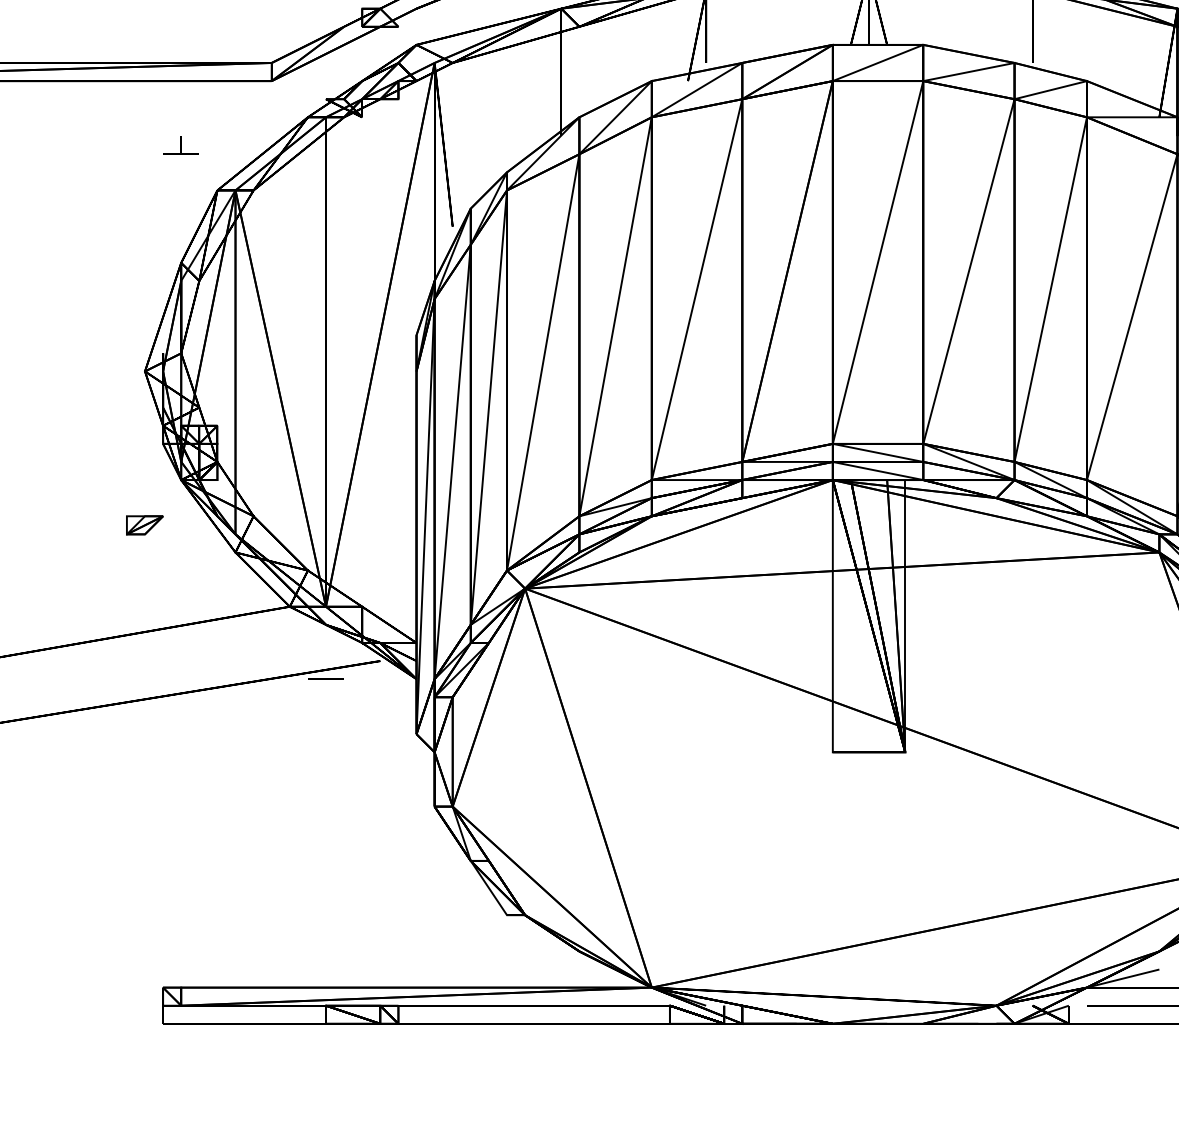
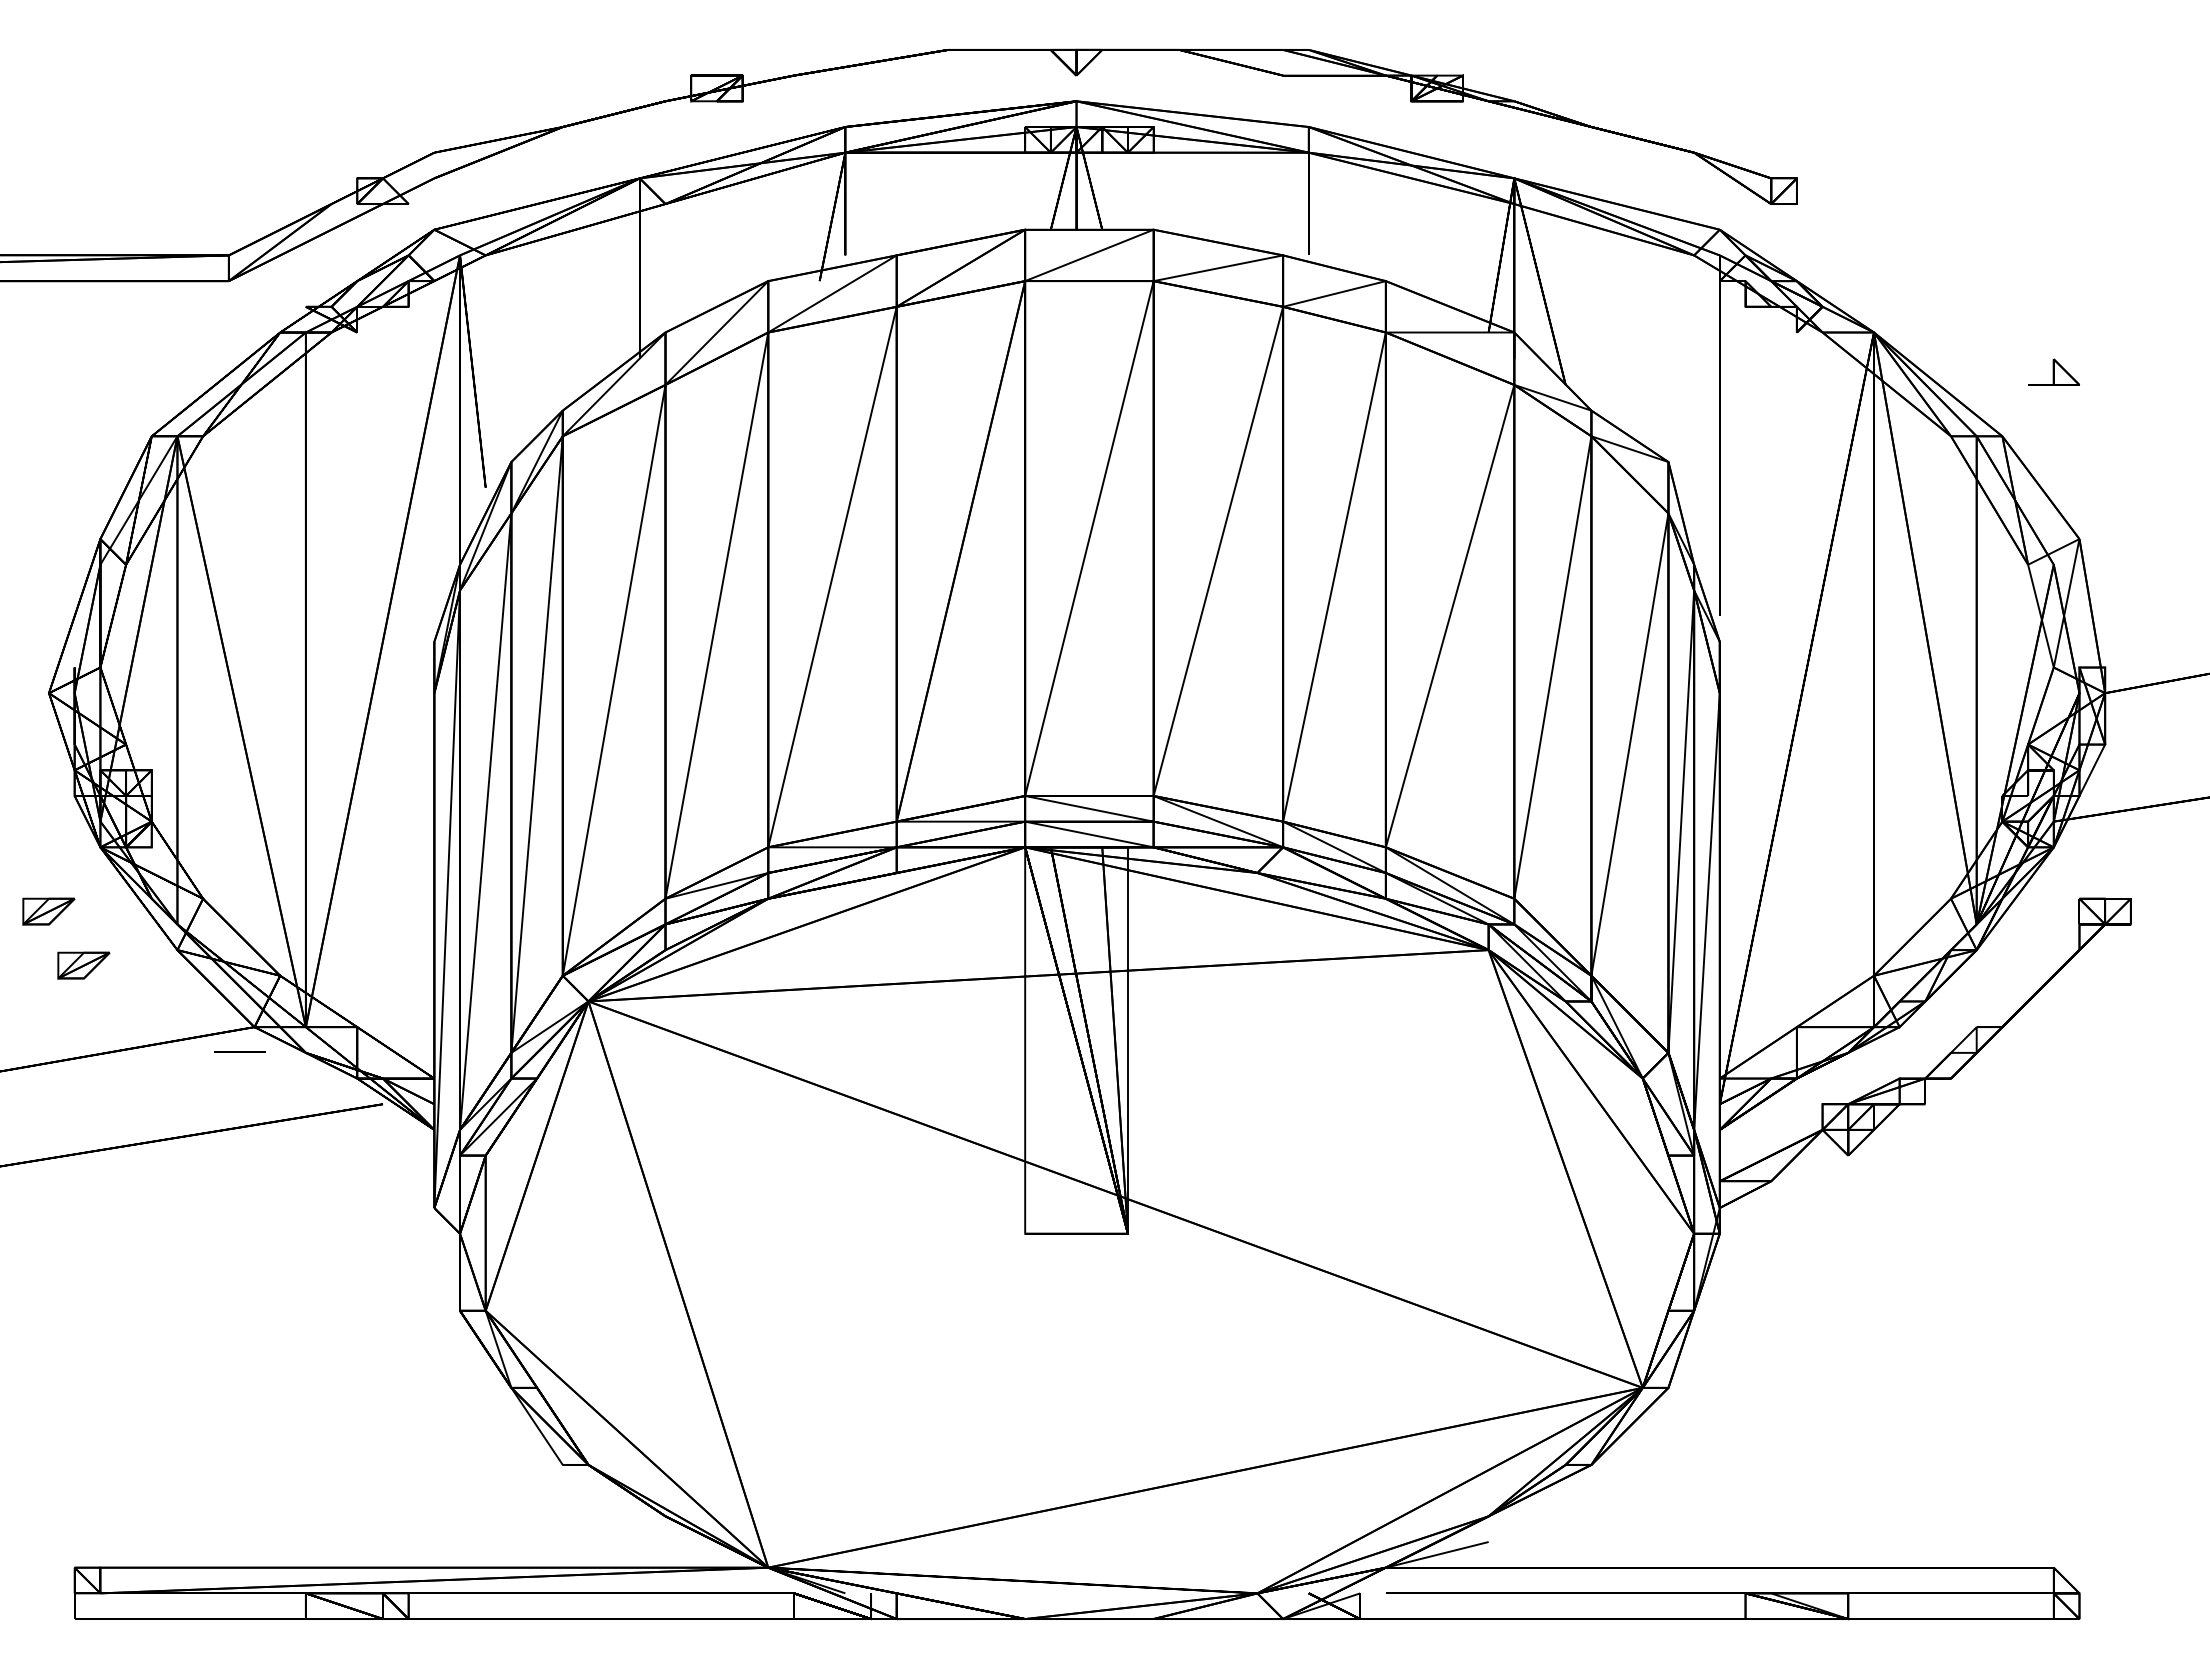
part: (181, 145) -> (100, 372), removed
part: (169, 563) -> (83, 965), added
line: (325, 678) -> (239, 1051), moved

